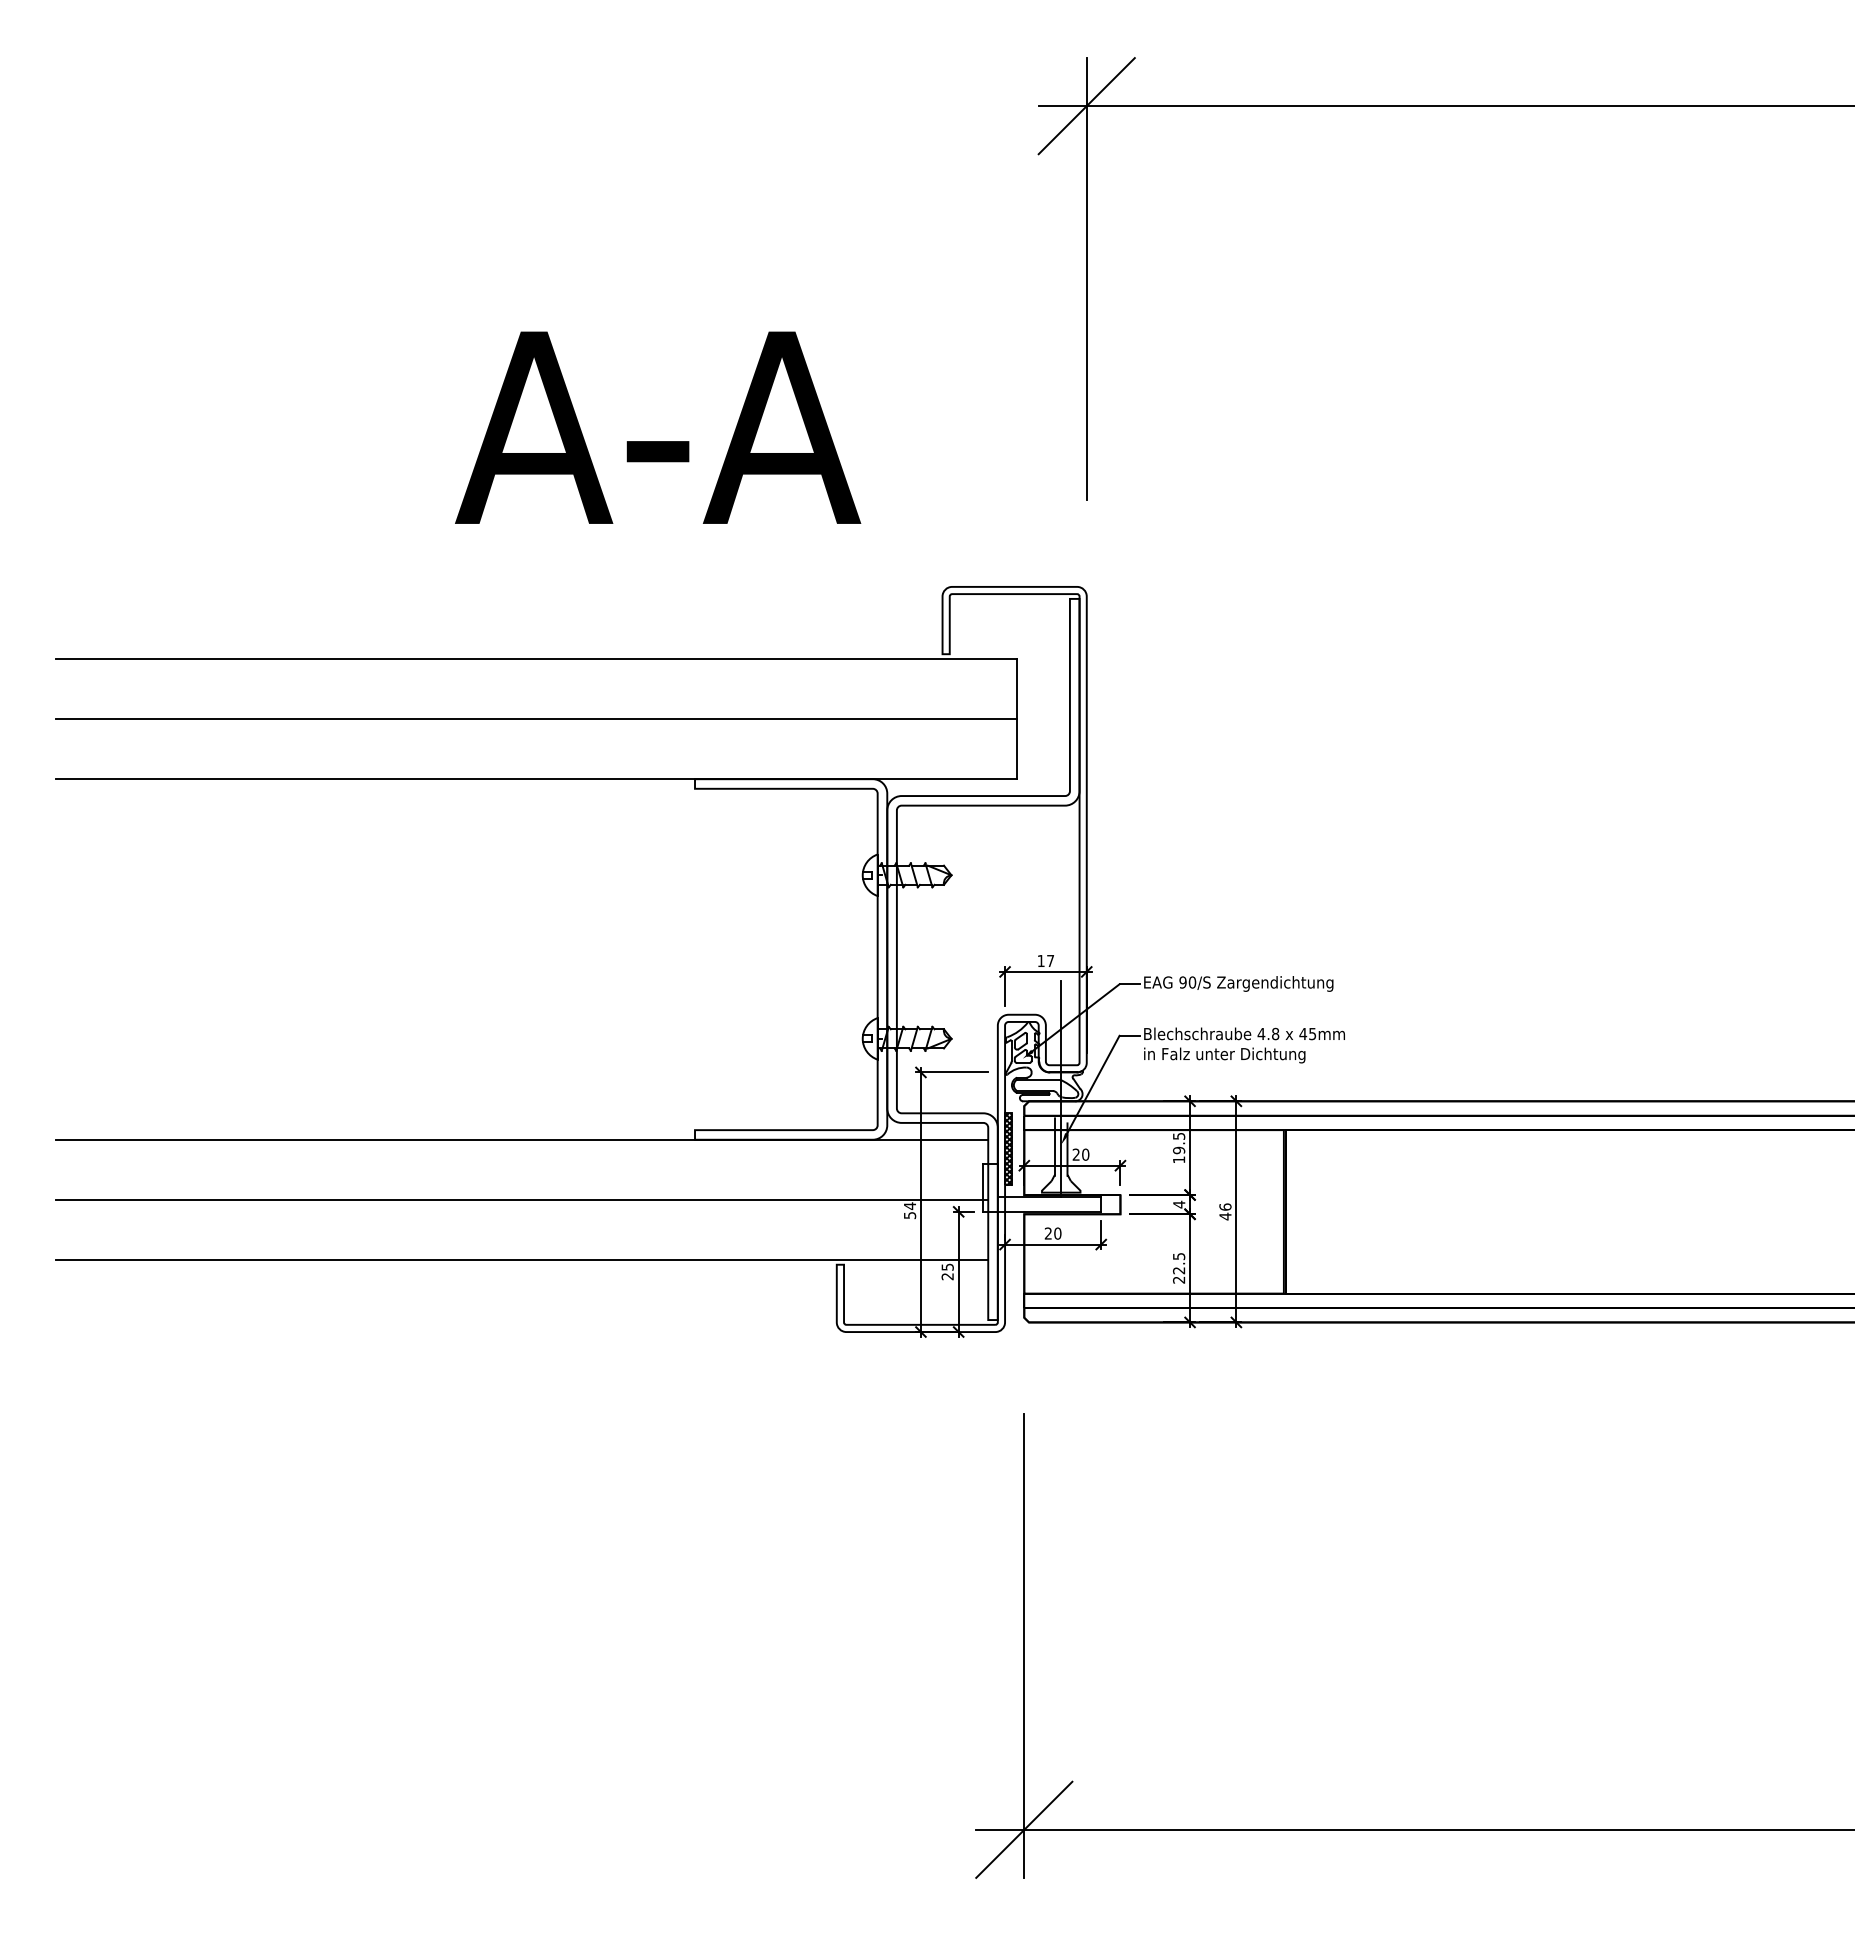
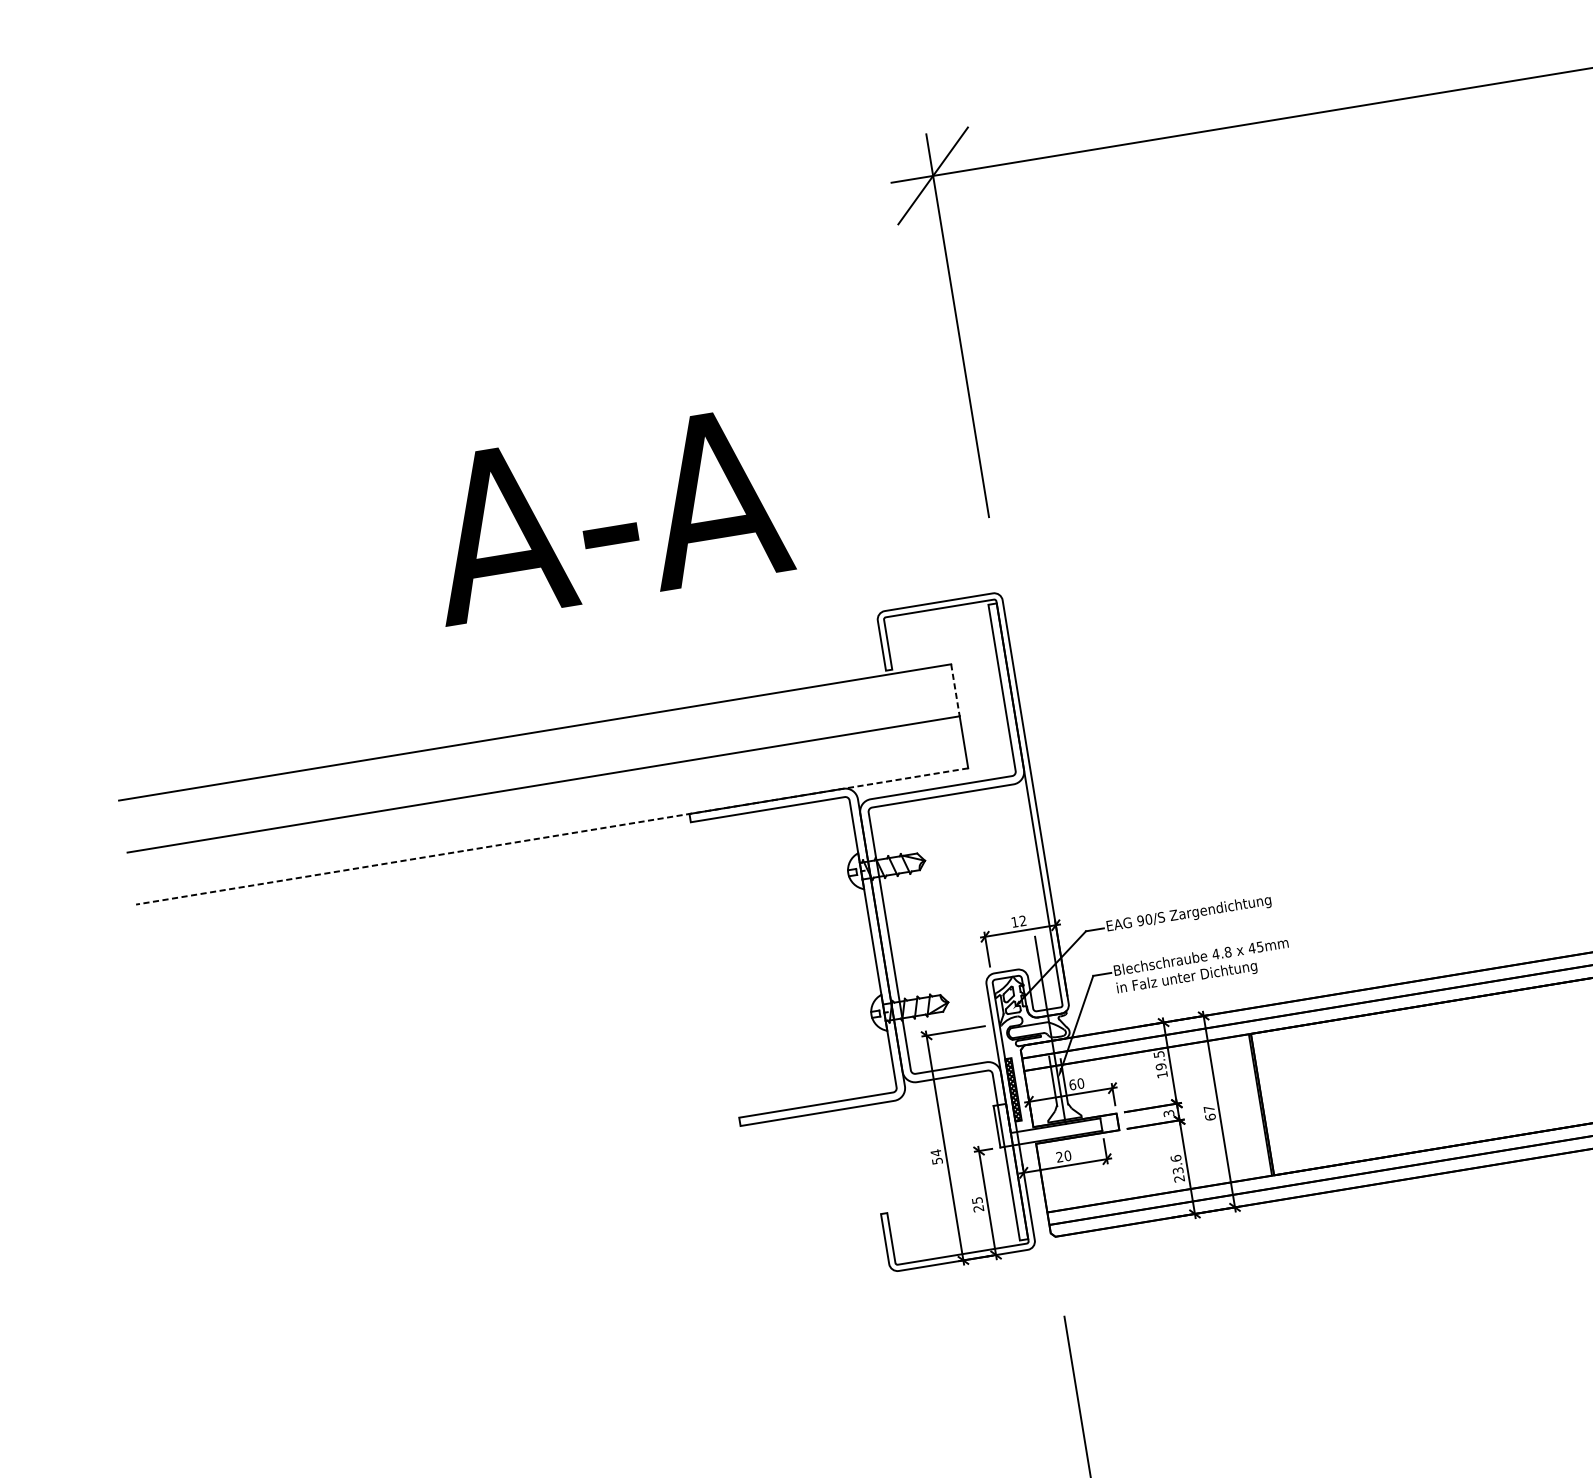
line: (1017, 689) -> (955, 690), solid -> dashed
line: (536, 779) -> (552, 836), solid -> dashed
text: (1050, 960) -> (1022, 920), 17 -> 12
line: (521, 1139) -> (590, 1150), removed
text: (1075, 1154) -> (1071, 1084), 20 -> 60
line: (521, 1199) -> (598, 1202), removed
text: (1179, 1204) -> (1169, 1113), 4 -> 3
text: (1225, 1211) -> (1209, 1112), 46 -> 67
line: (521, 1259) -> (607, 1254), removed
text: (1179, 1263) -> (1177, 1164), 22.5 -> 23.6

